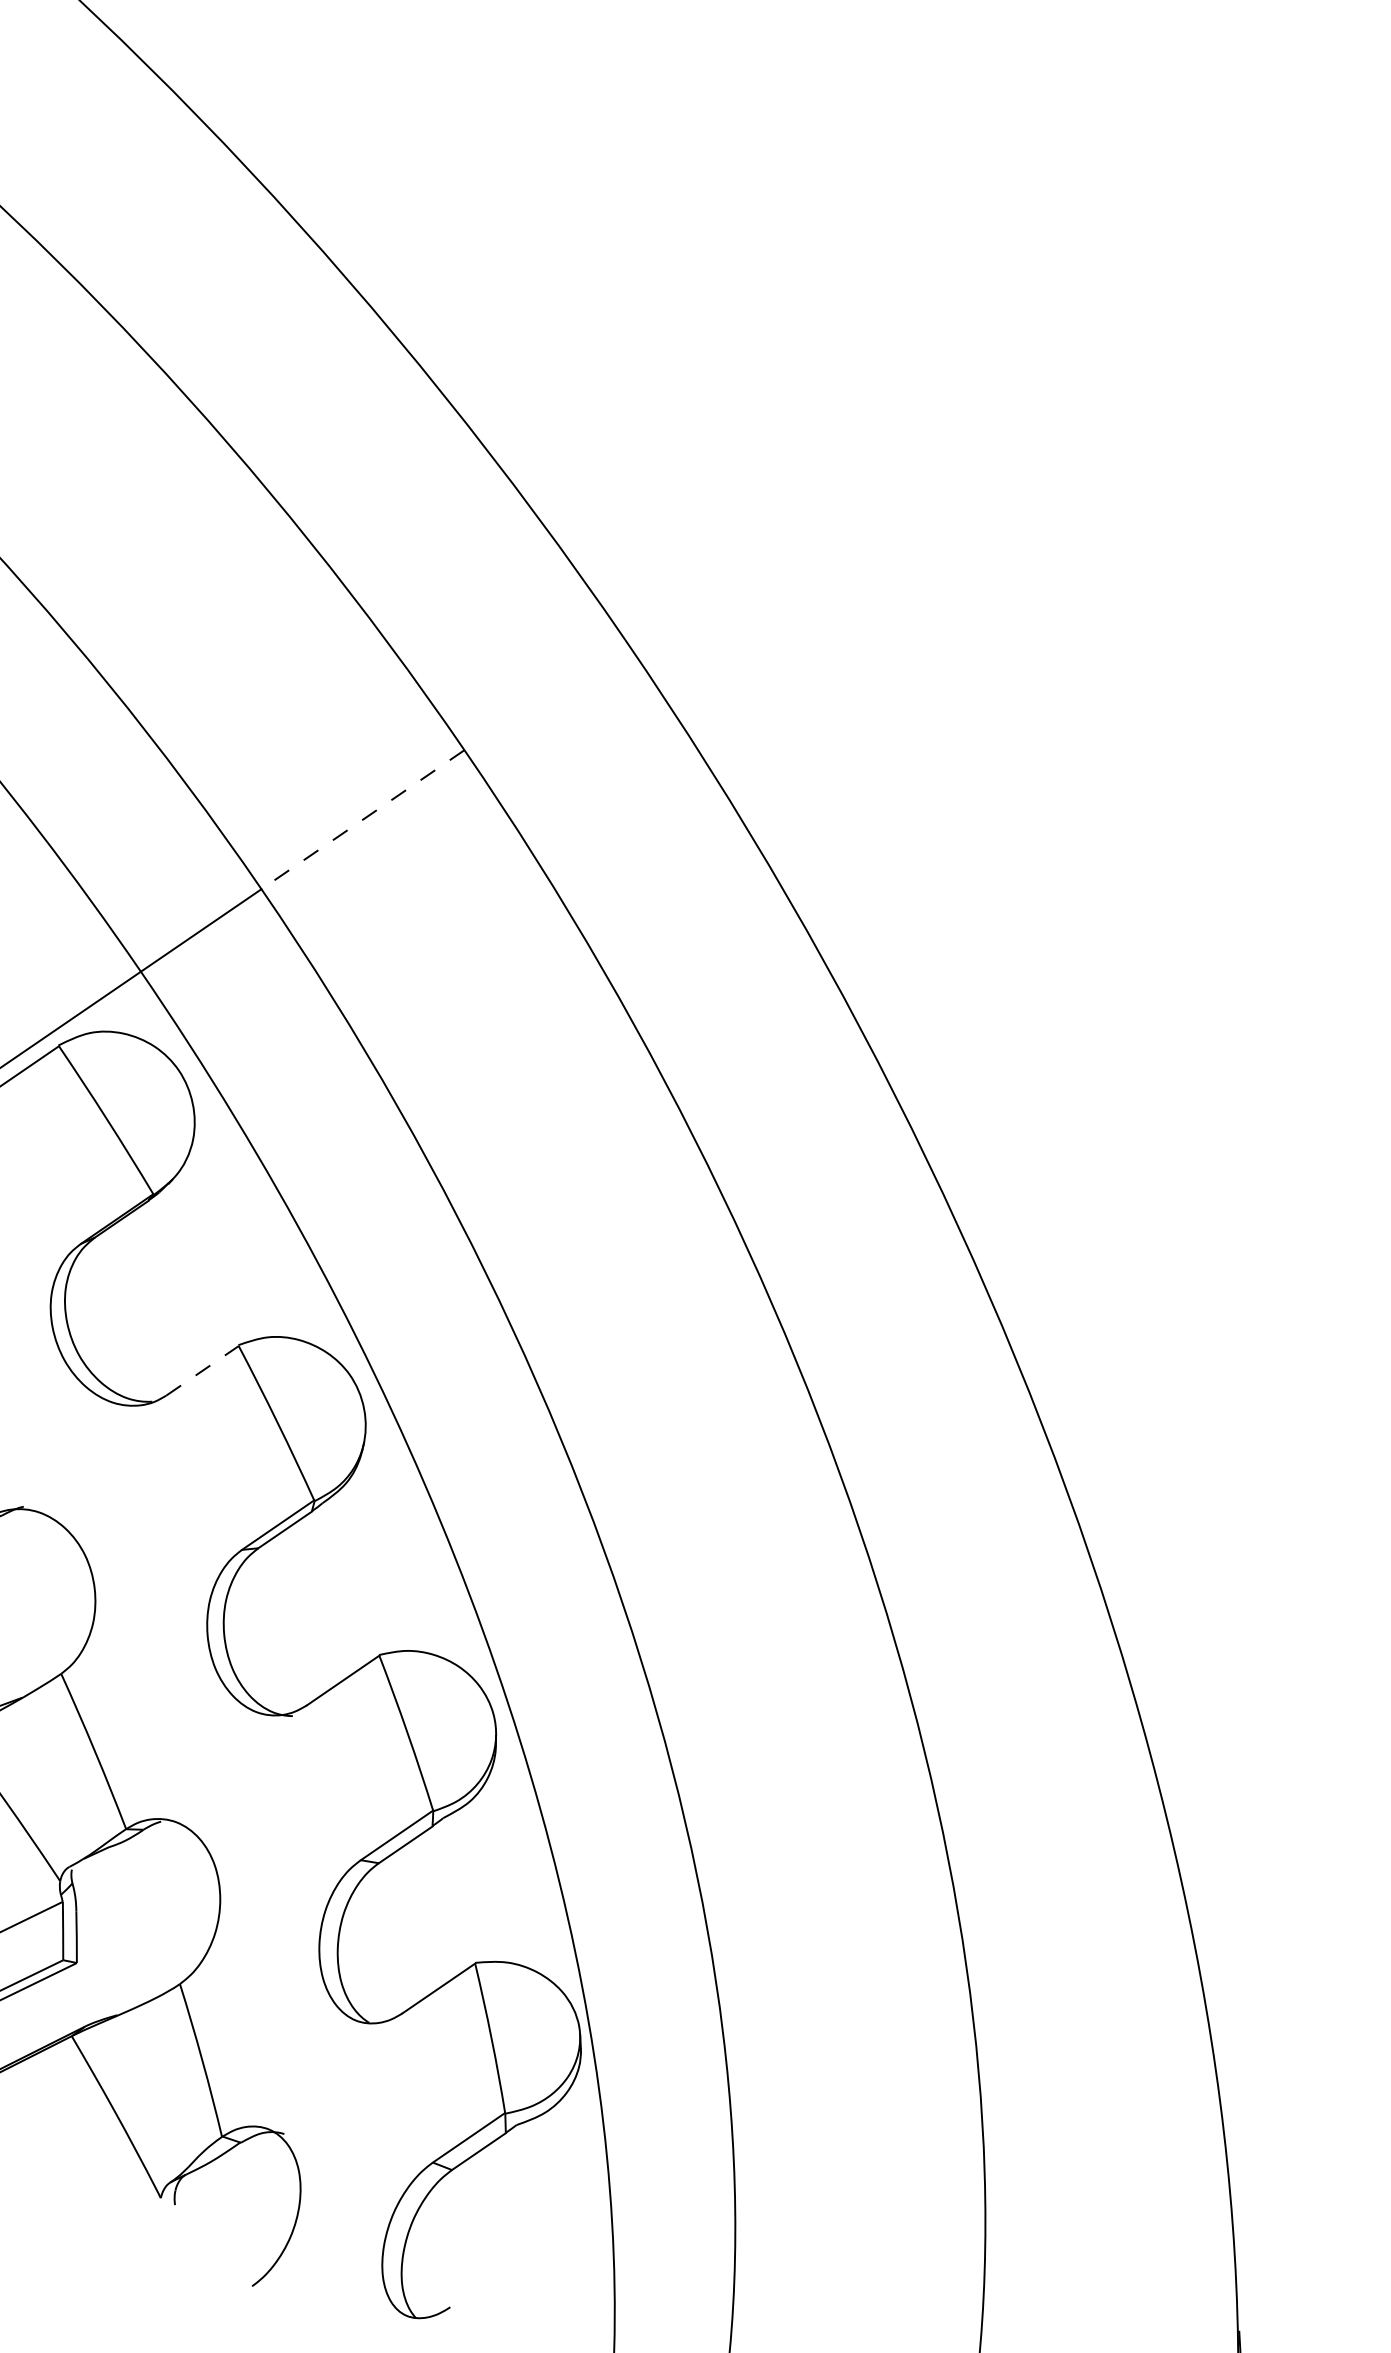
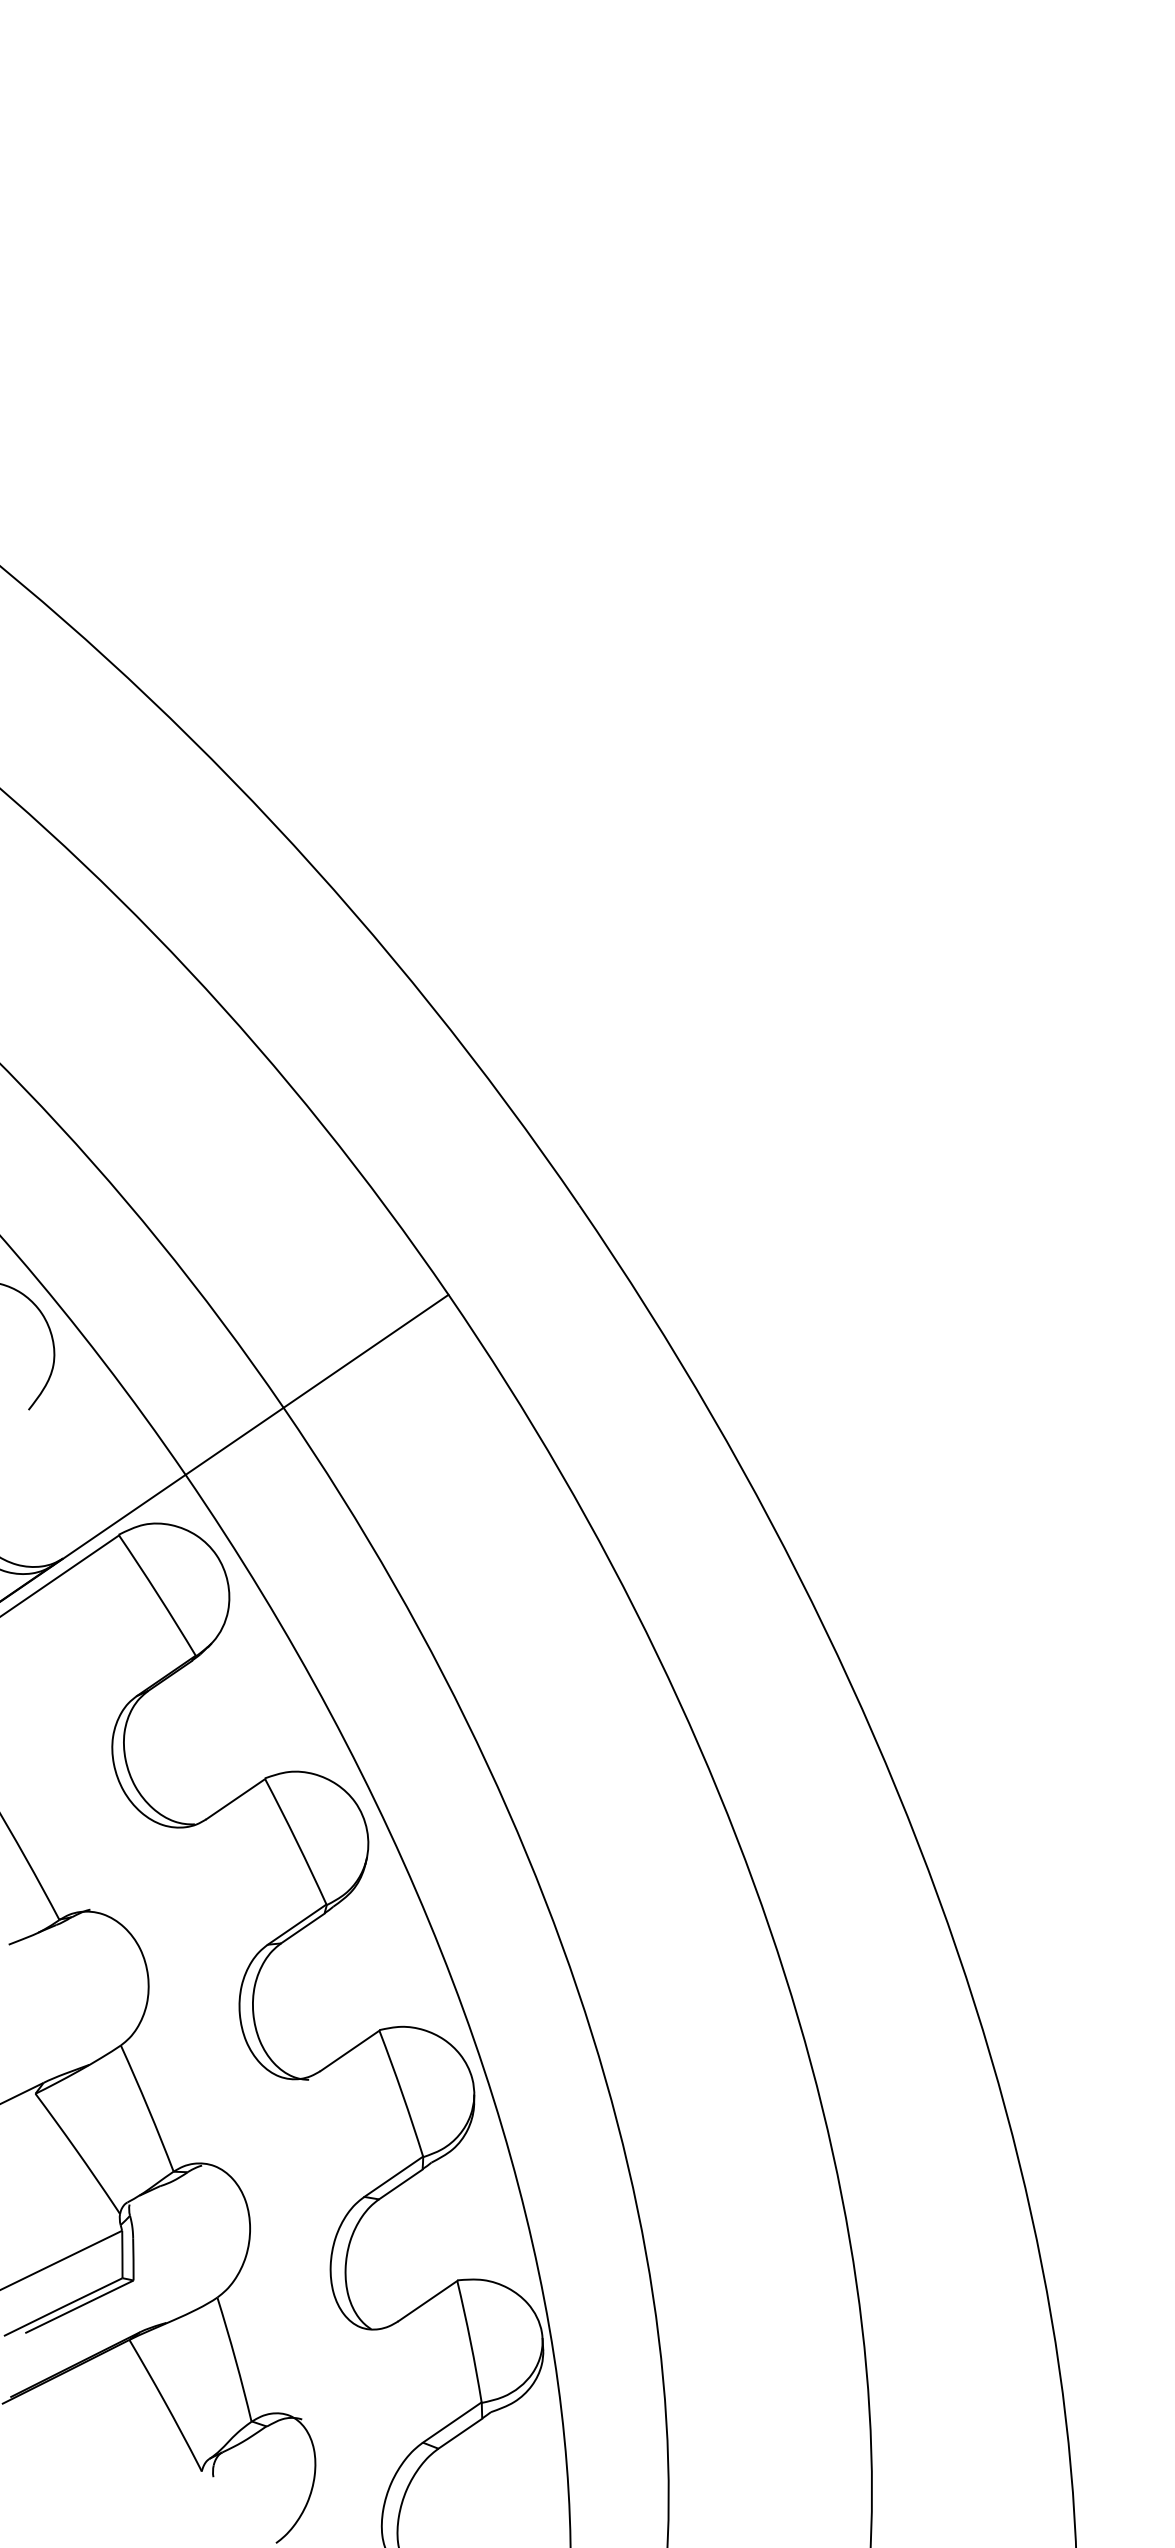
line: (363, 819) -> (366, 1351), dashed -> solid
line: (202, 1371) -> (235, 1799), dashed -> solid

